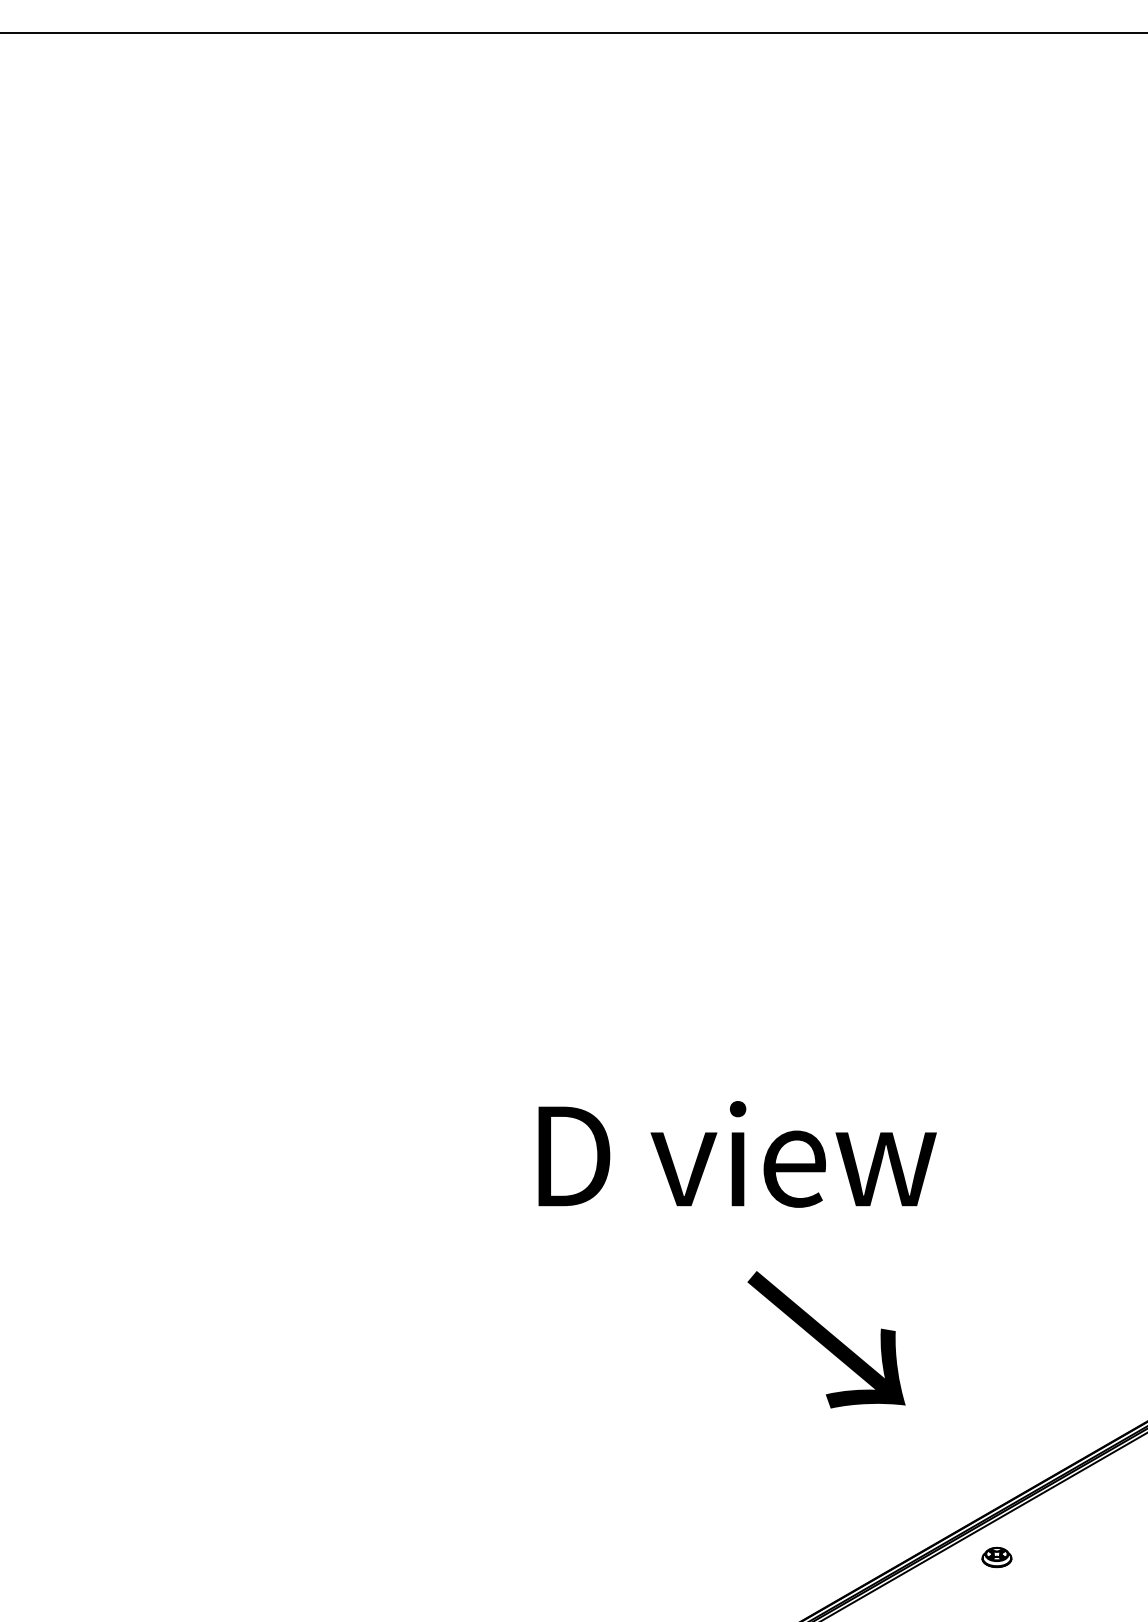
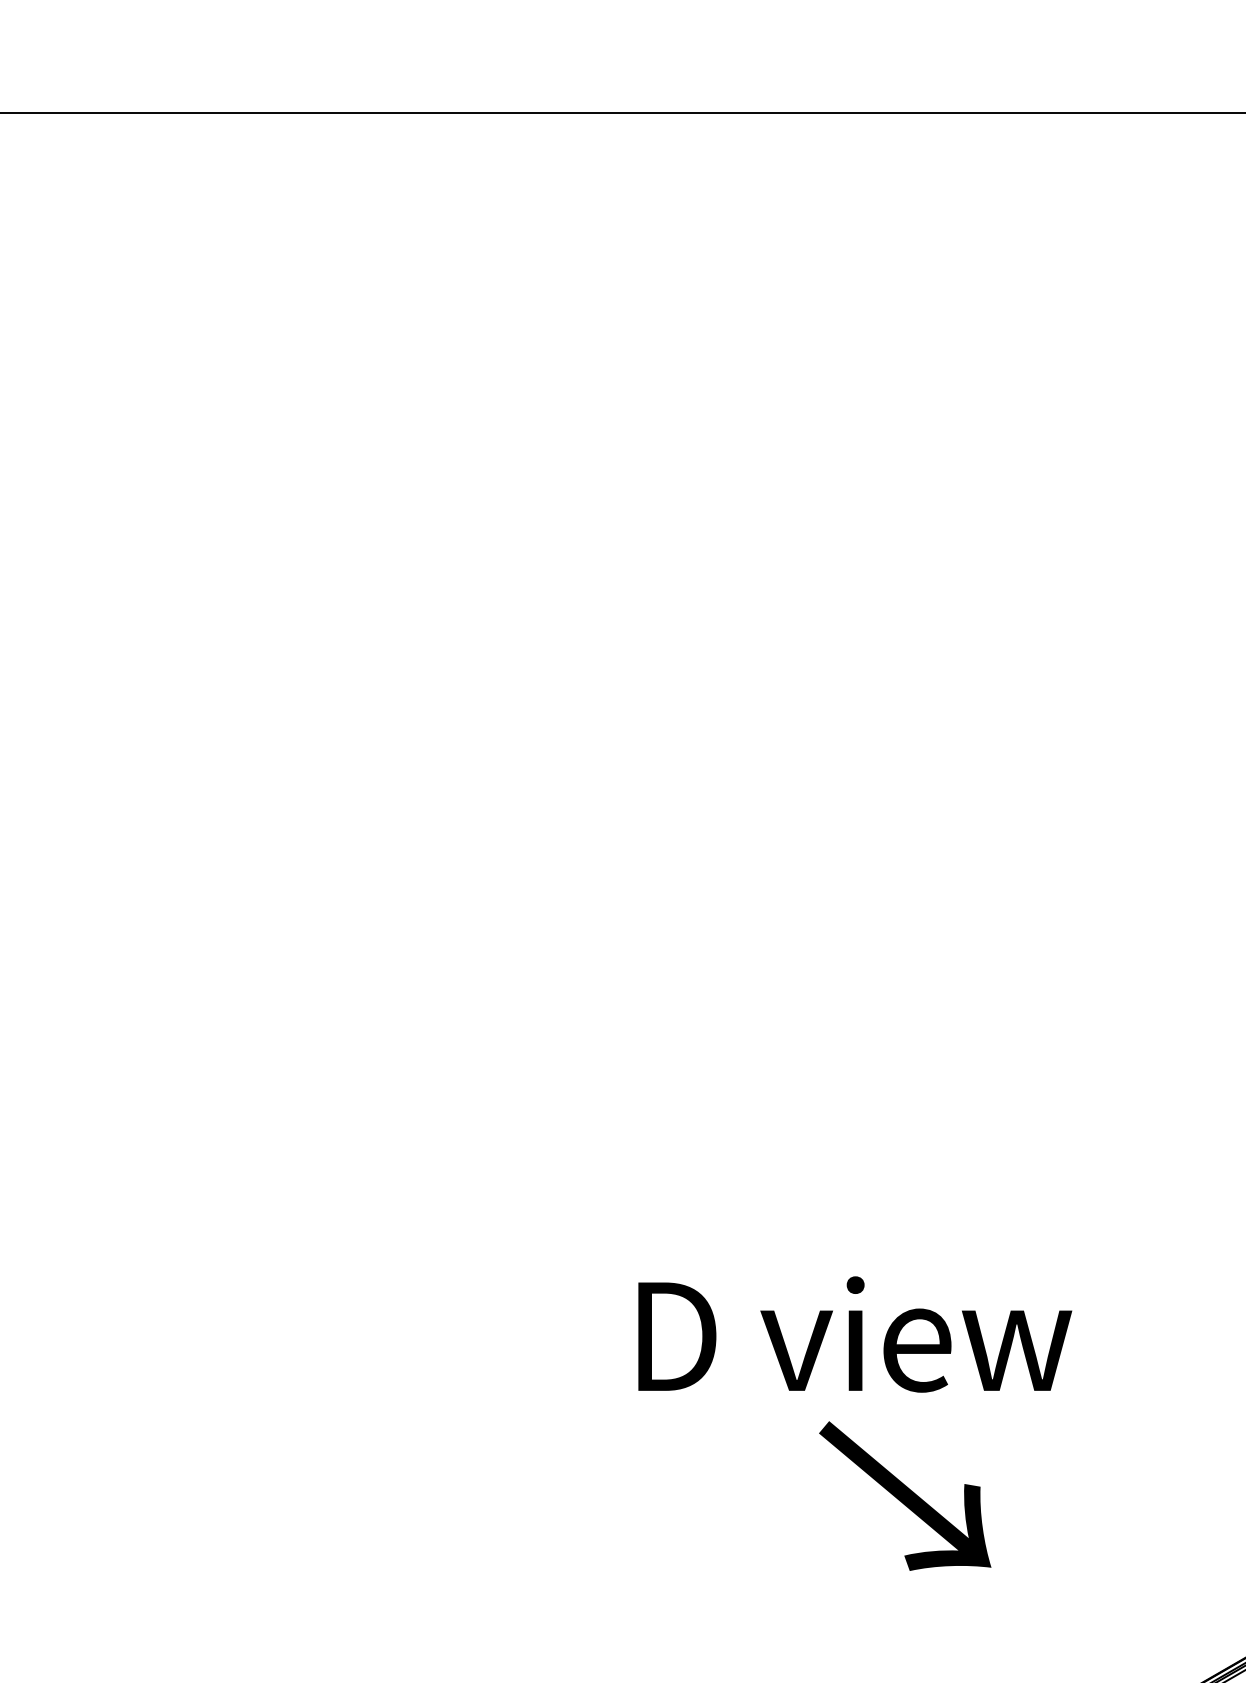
text: (826, 1339) -> (905, 1495), moved

